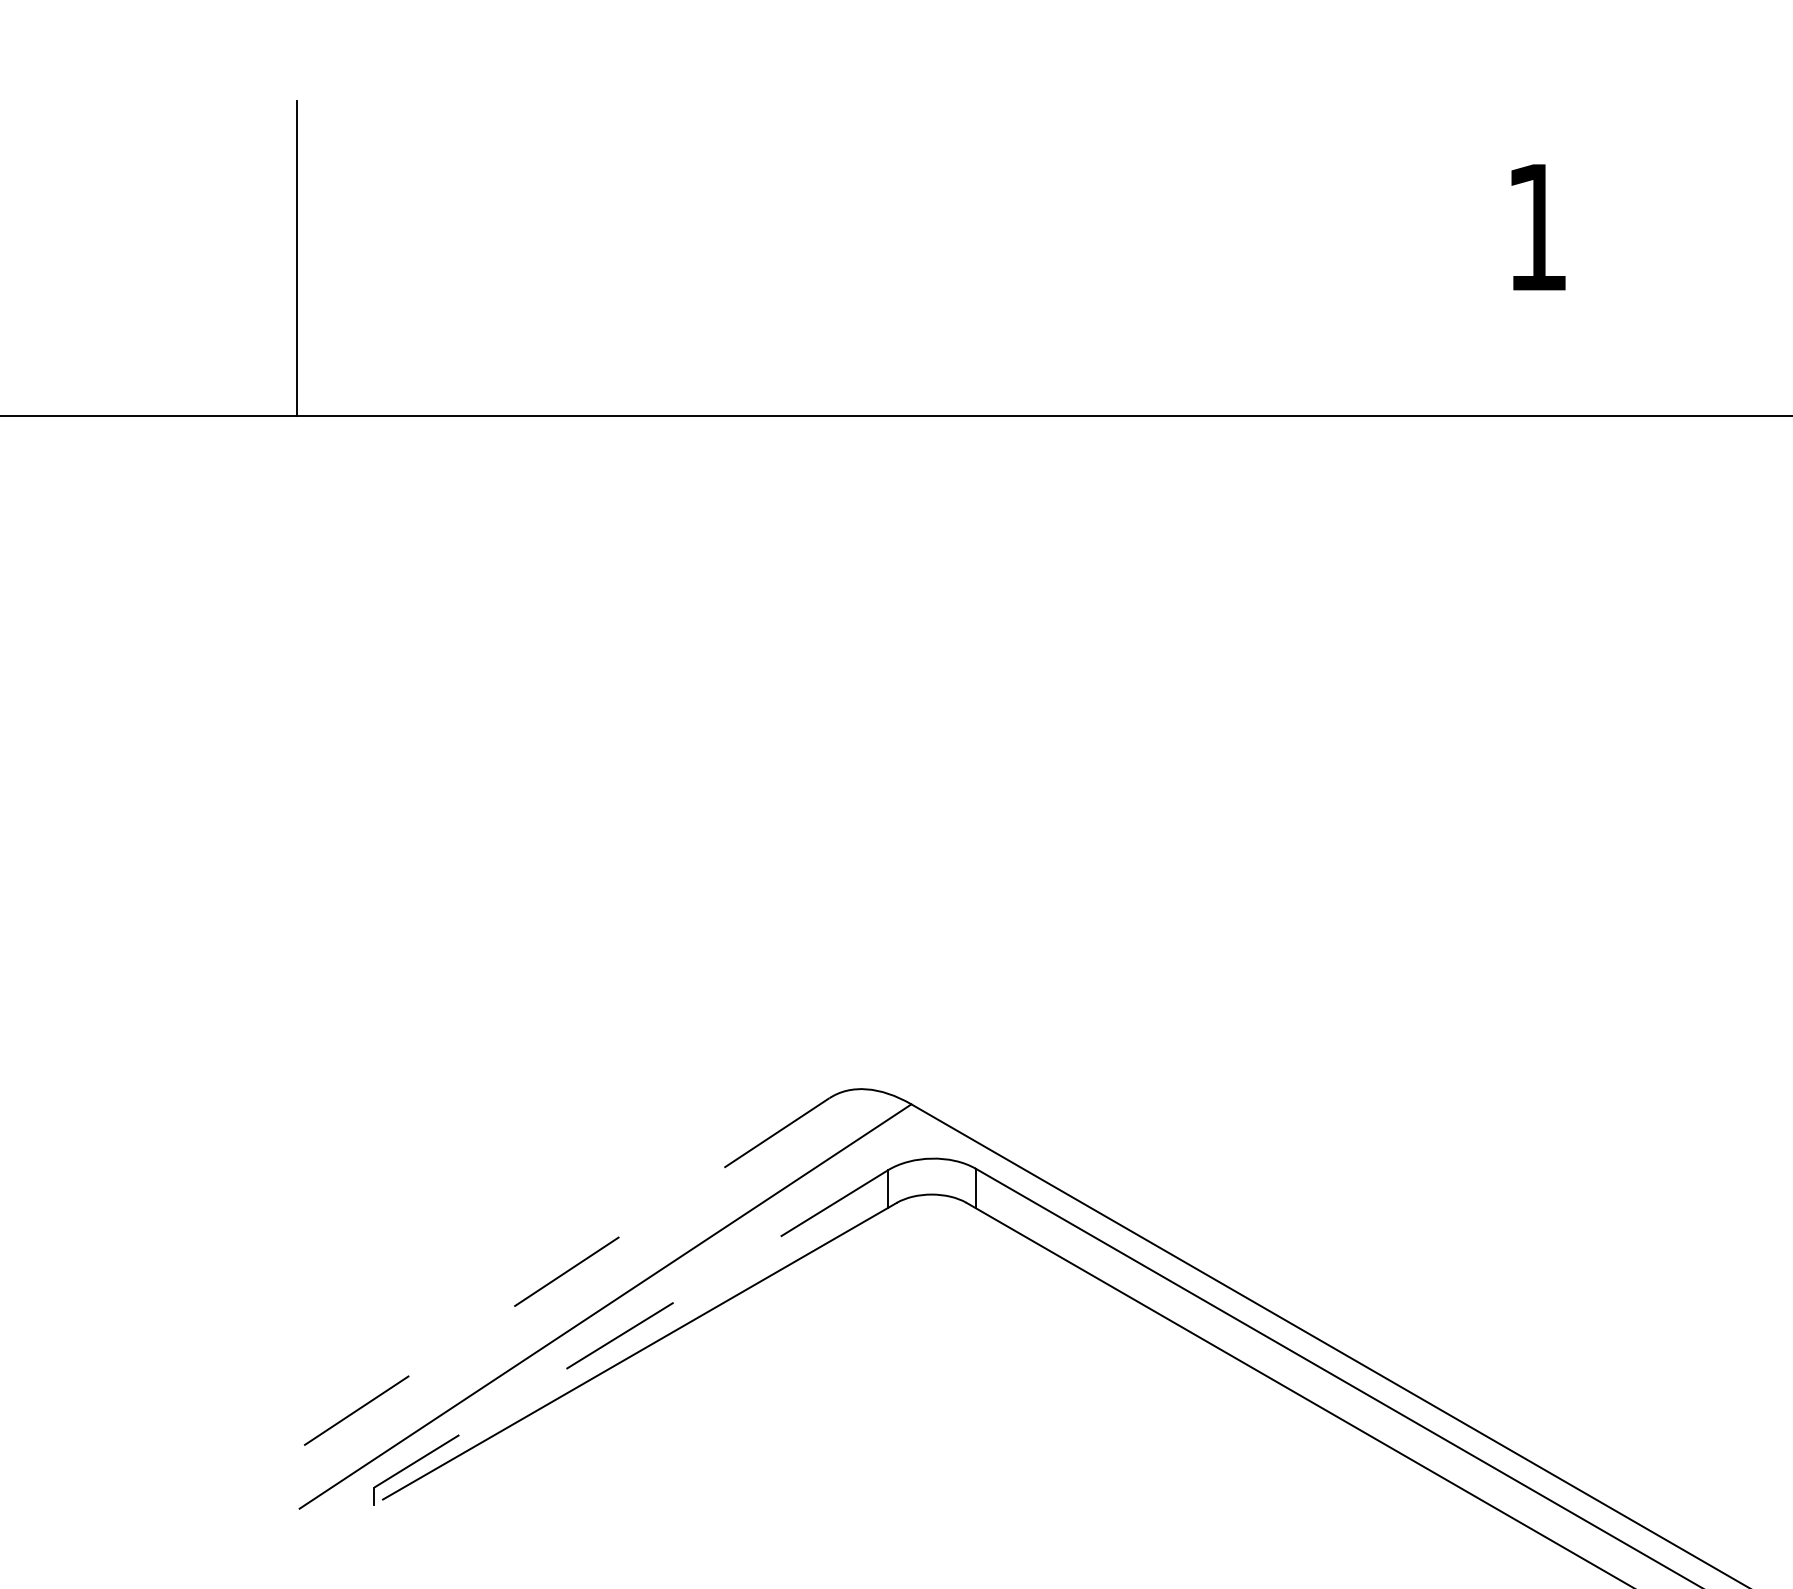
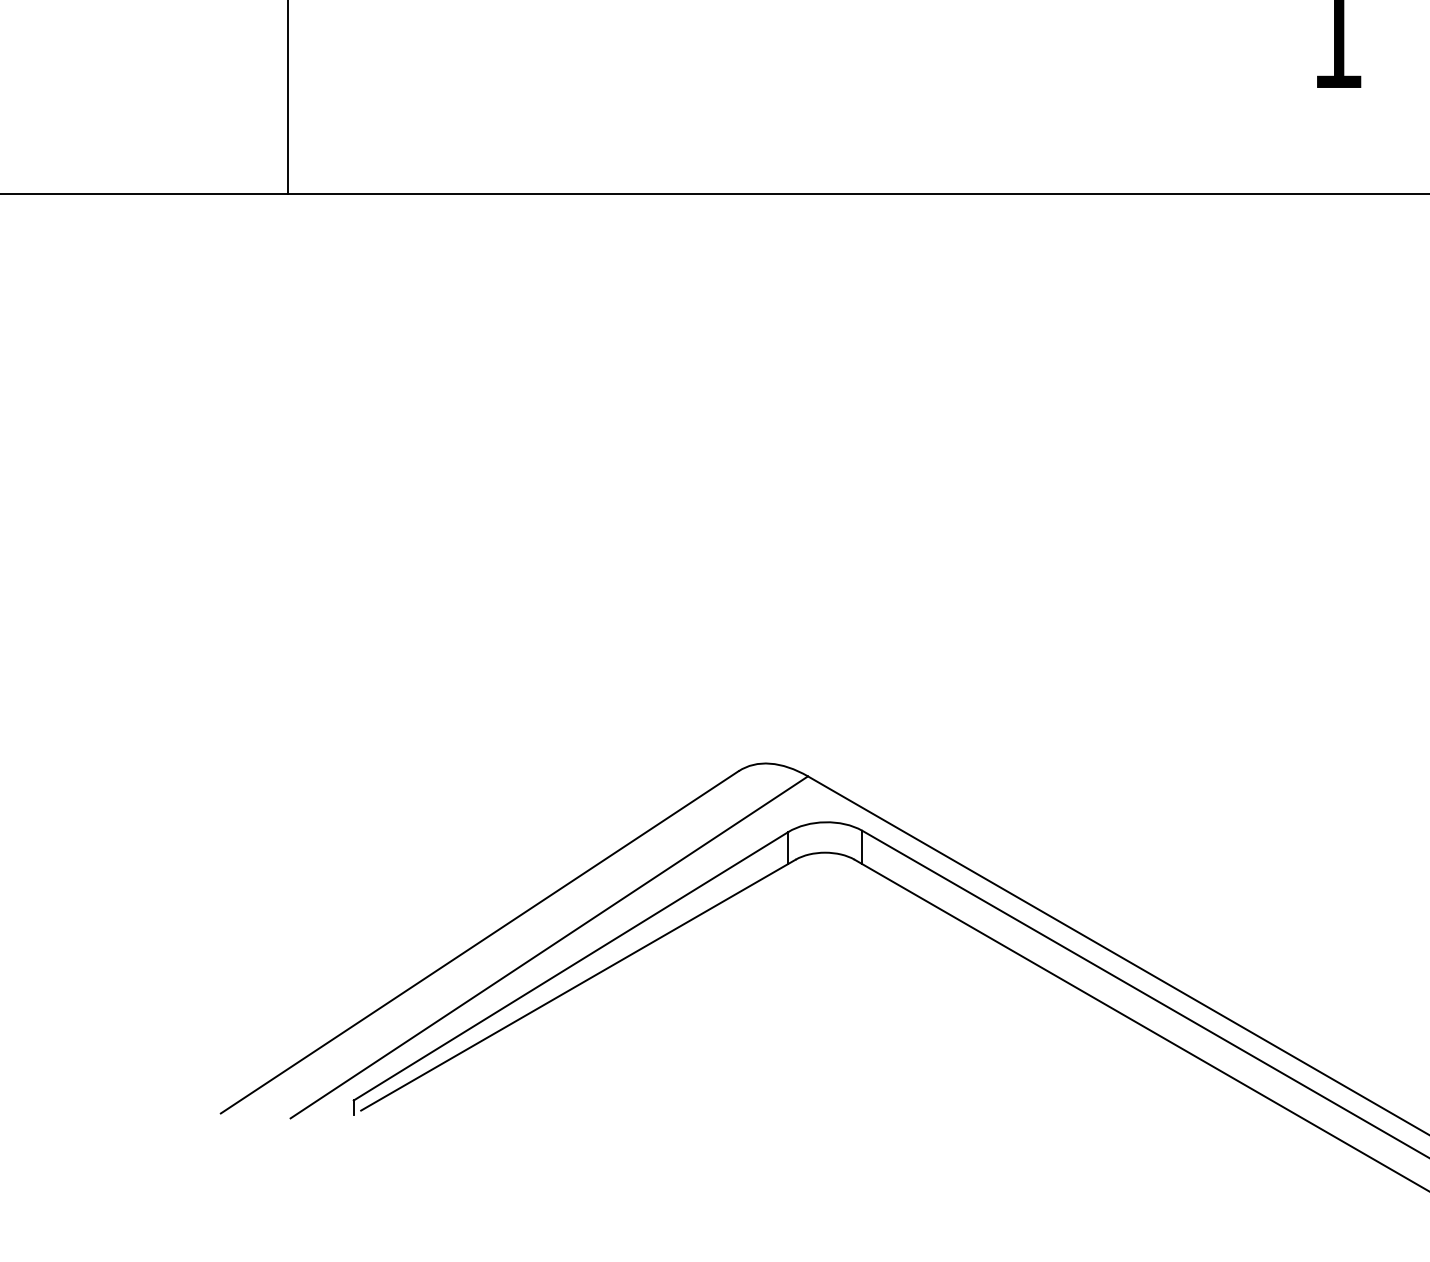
line: (523, 1300) -> (479, 942), dashed -> solid
line: (631, 1328) -> (571, 965), dashed -> solid

